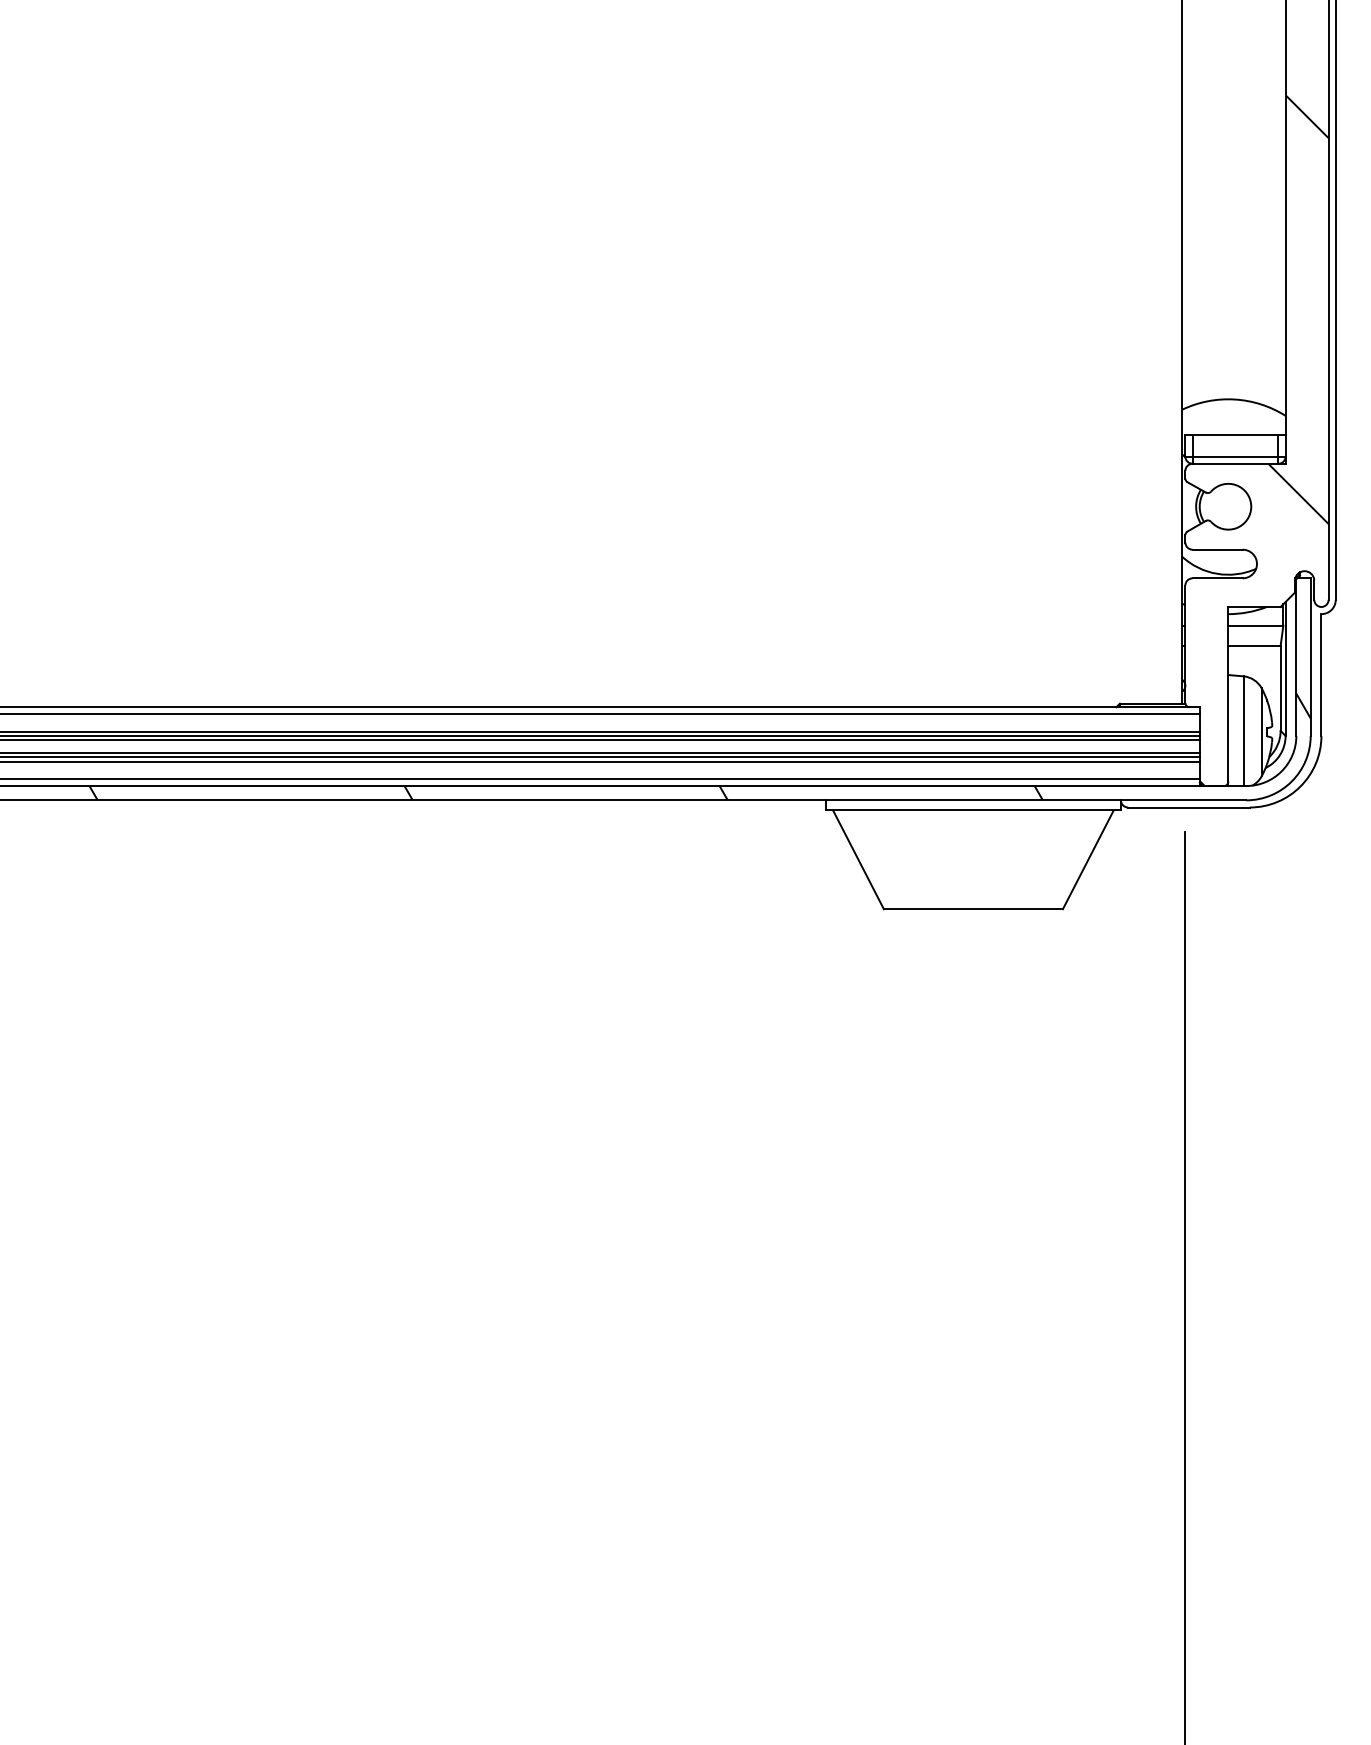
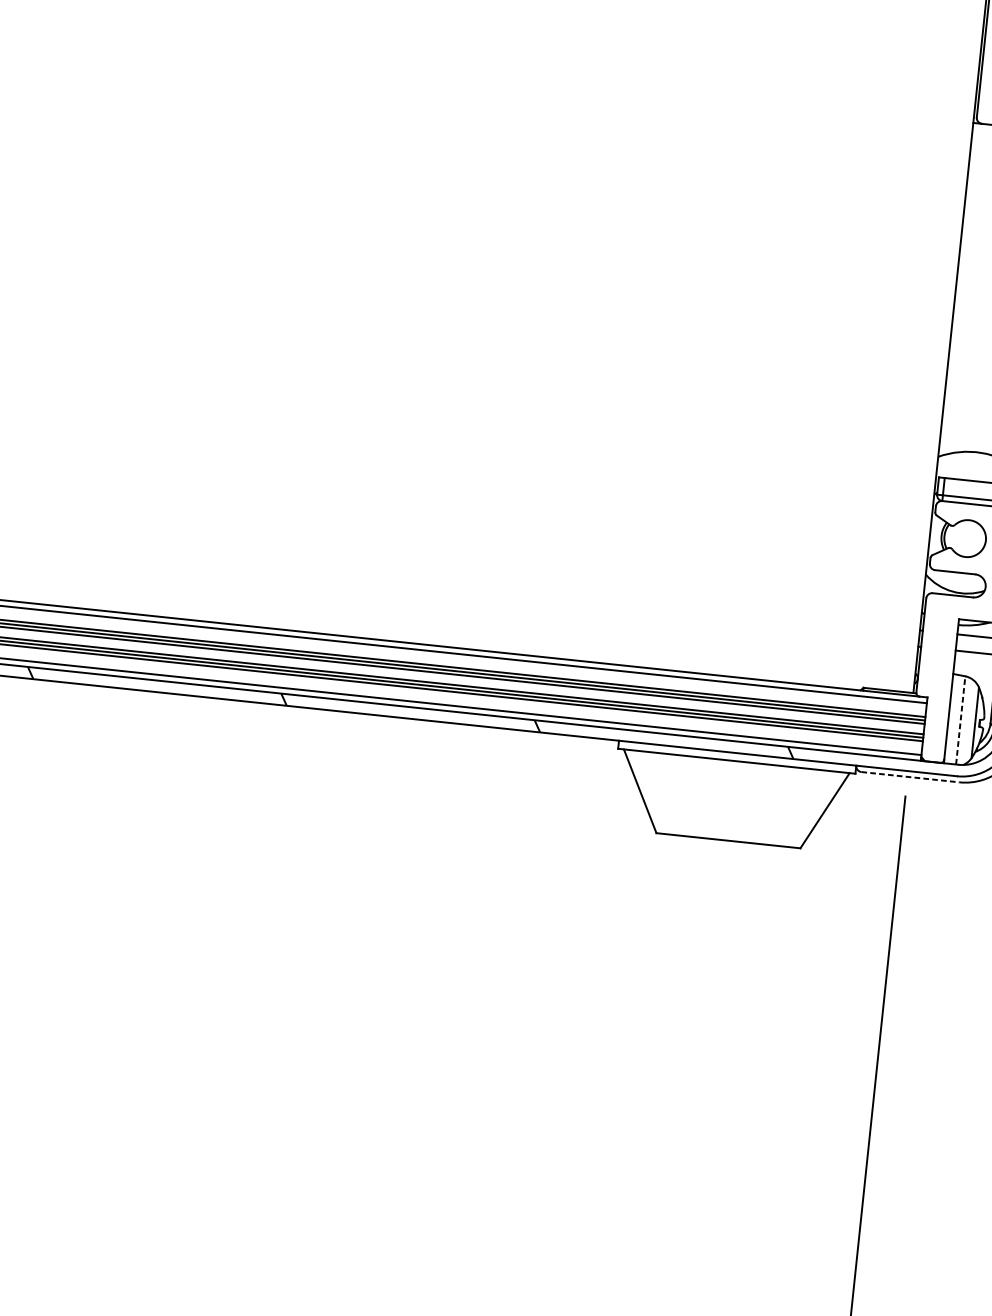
line: (1243, 731) -> (960, 720), solid -> dashed
line: (1188, 807) -> (910, 777), solid -> dashed

